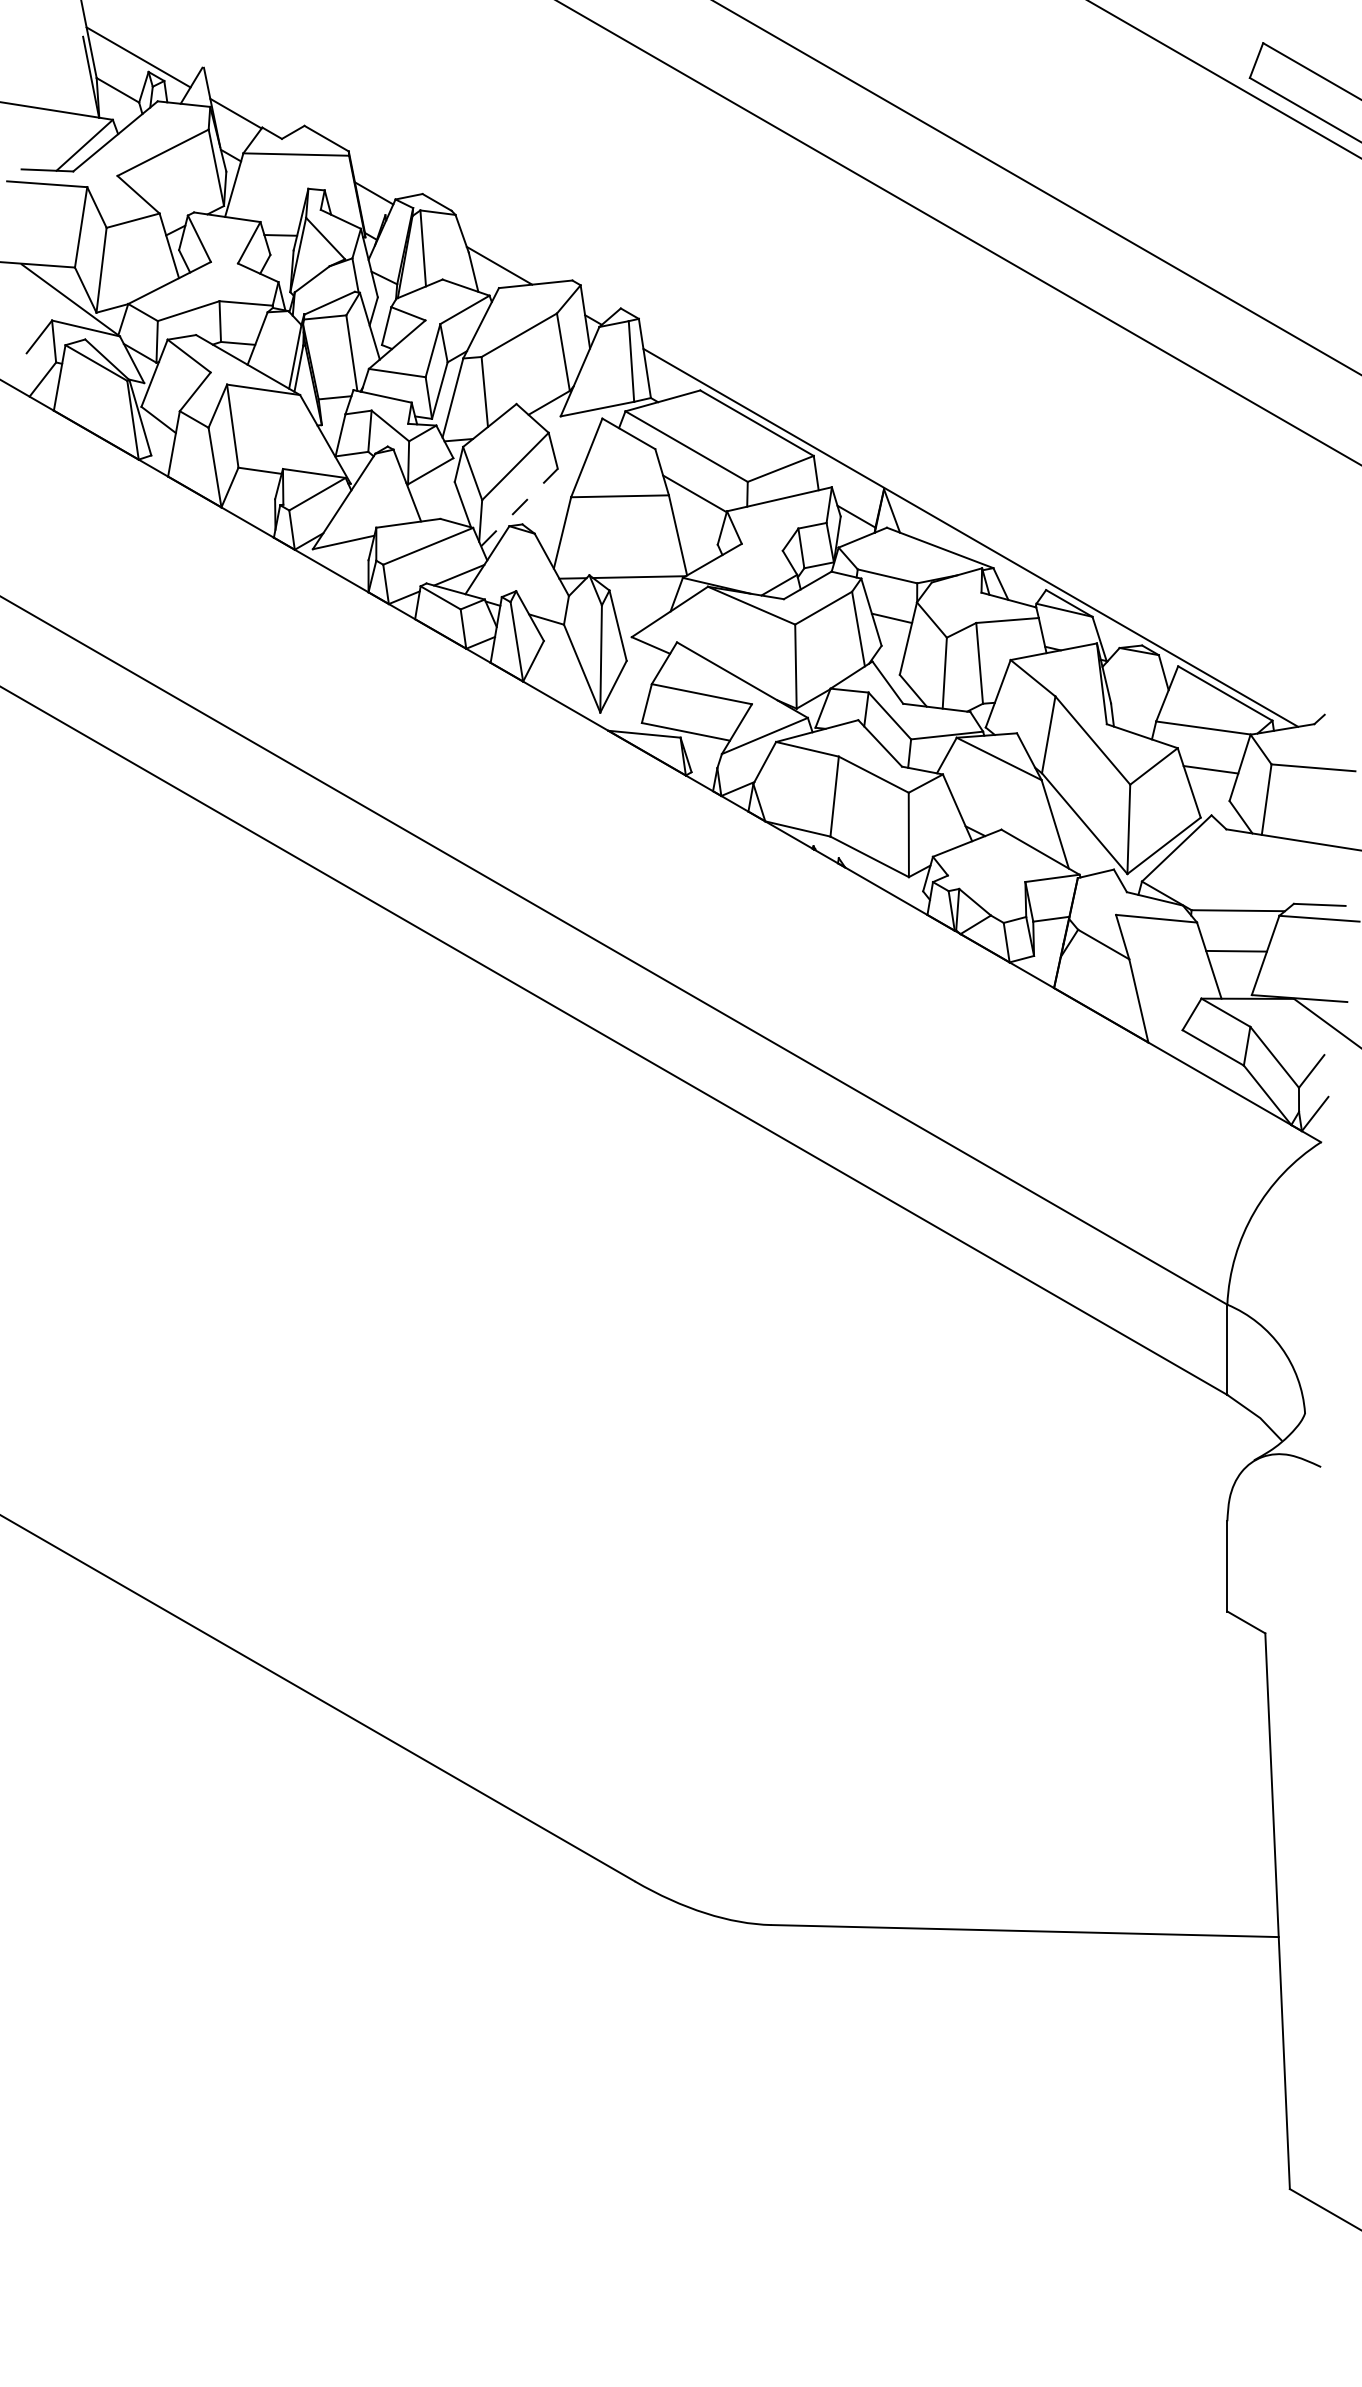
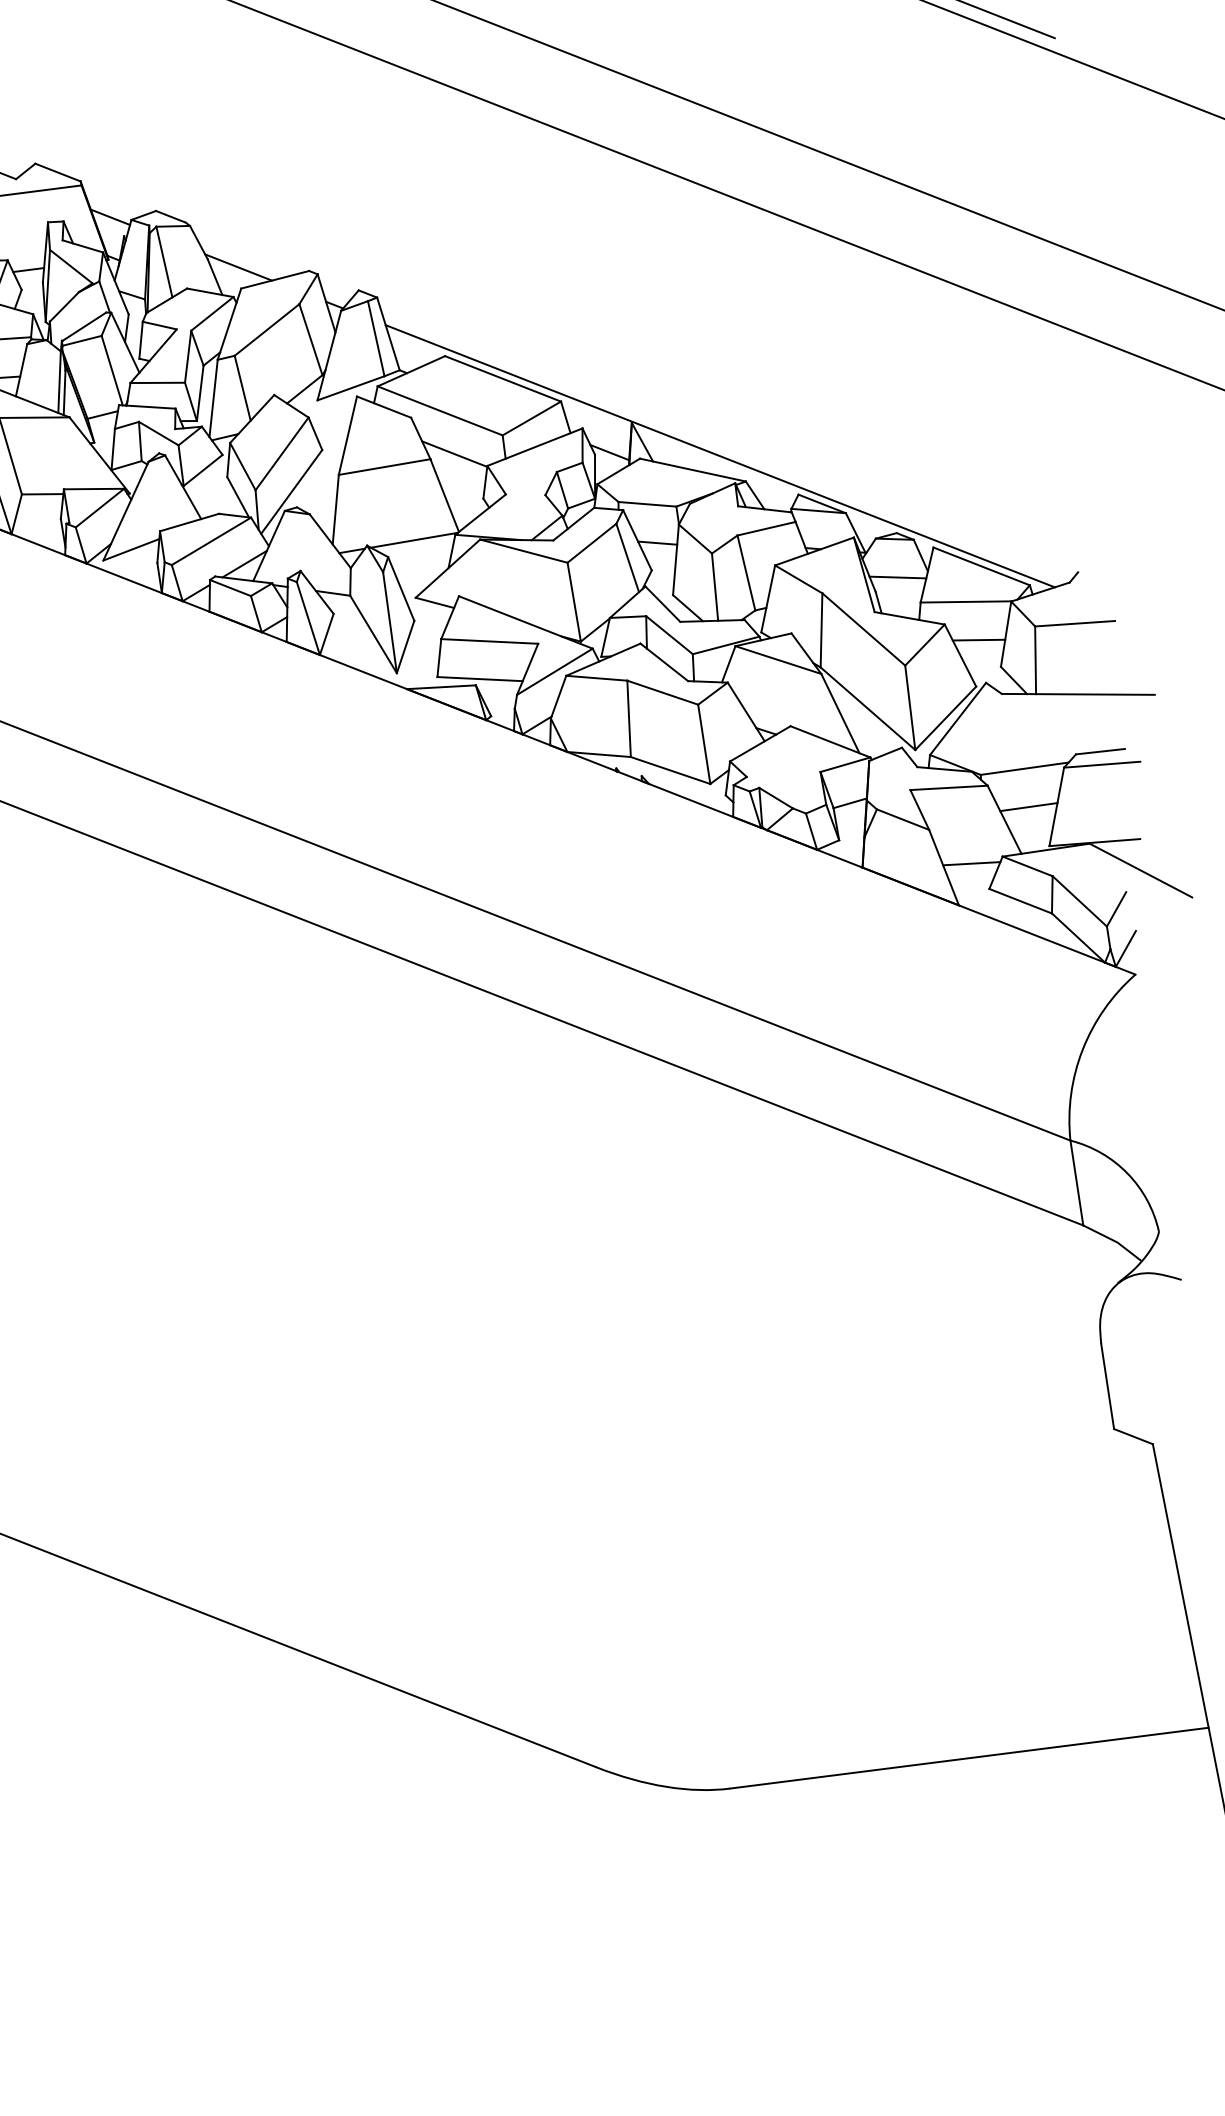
line: (519, 507) -> (291, 491), dashed -> solid
line: (1136, 691) -> (897, 577), added
line: (1168, 1001) -> (972, 863), added

